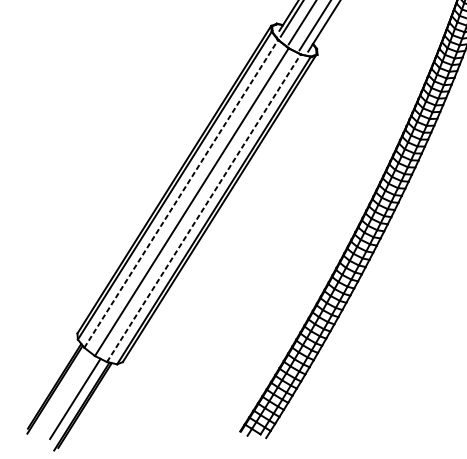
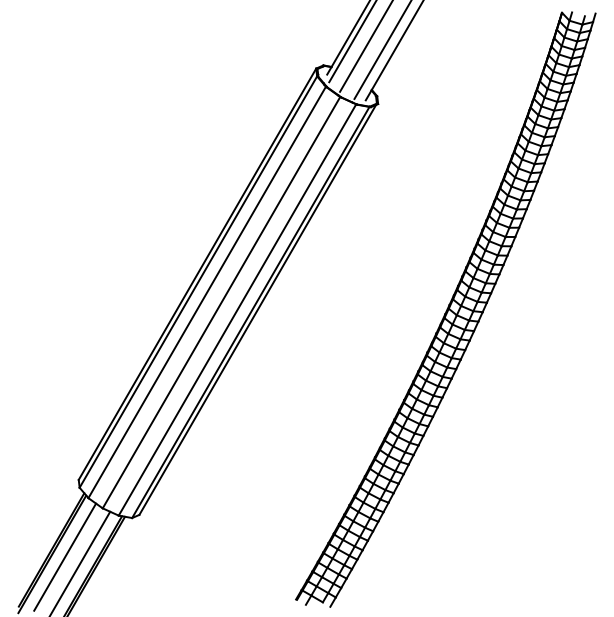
line: (181, 193) -> (207, 292), dashed -> solid
line: (203, 207) -> (237, 309), dashed -> solid
line: (65, 391) -> (65, 556), added

